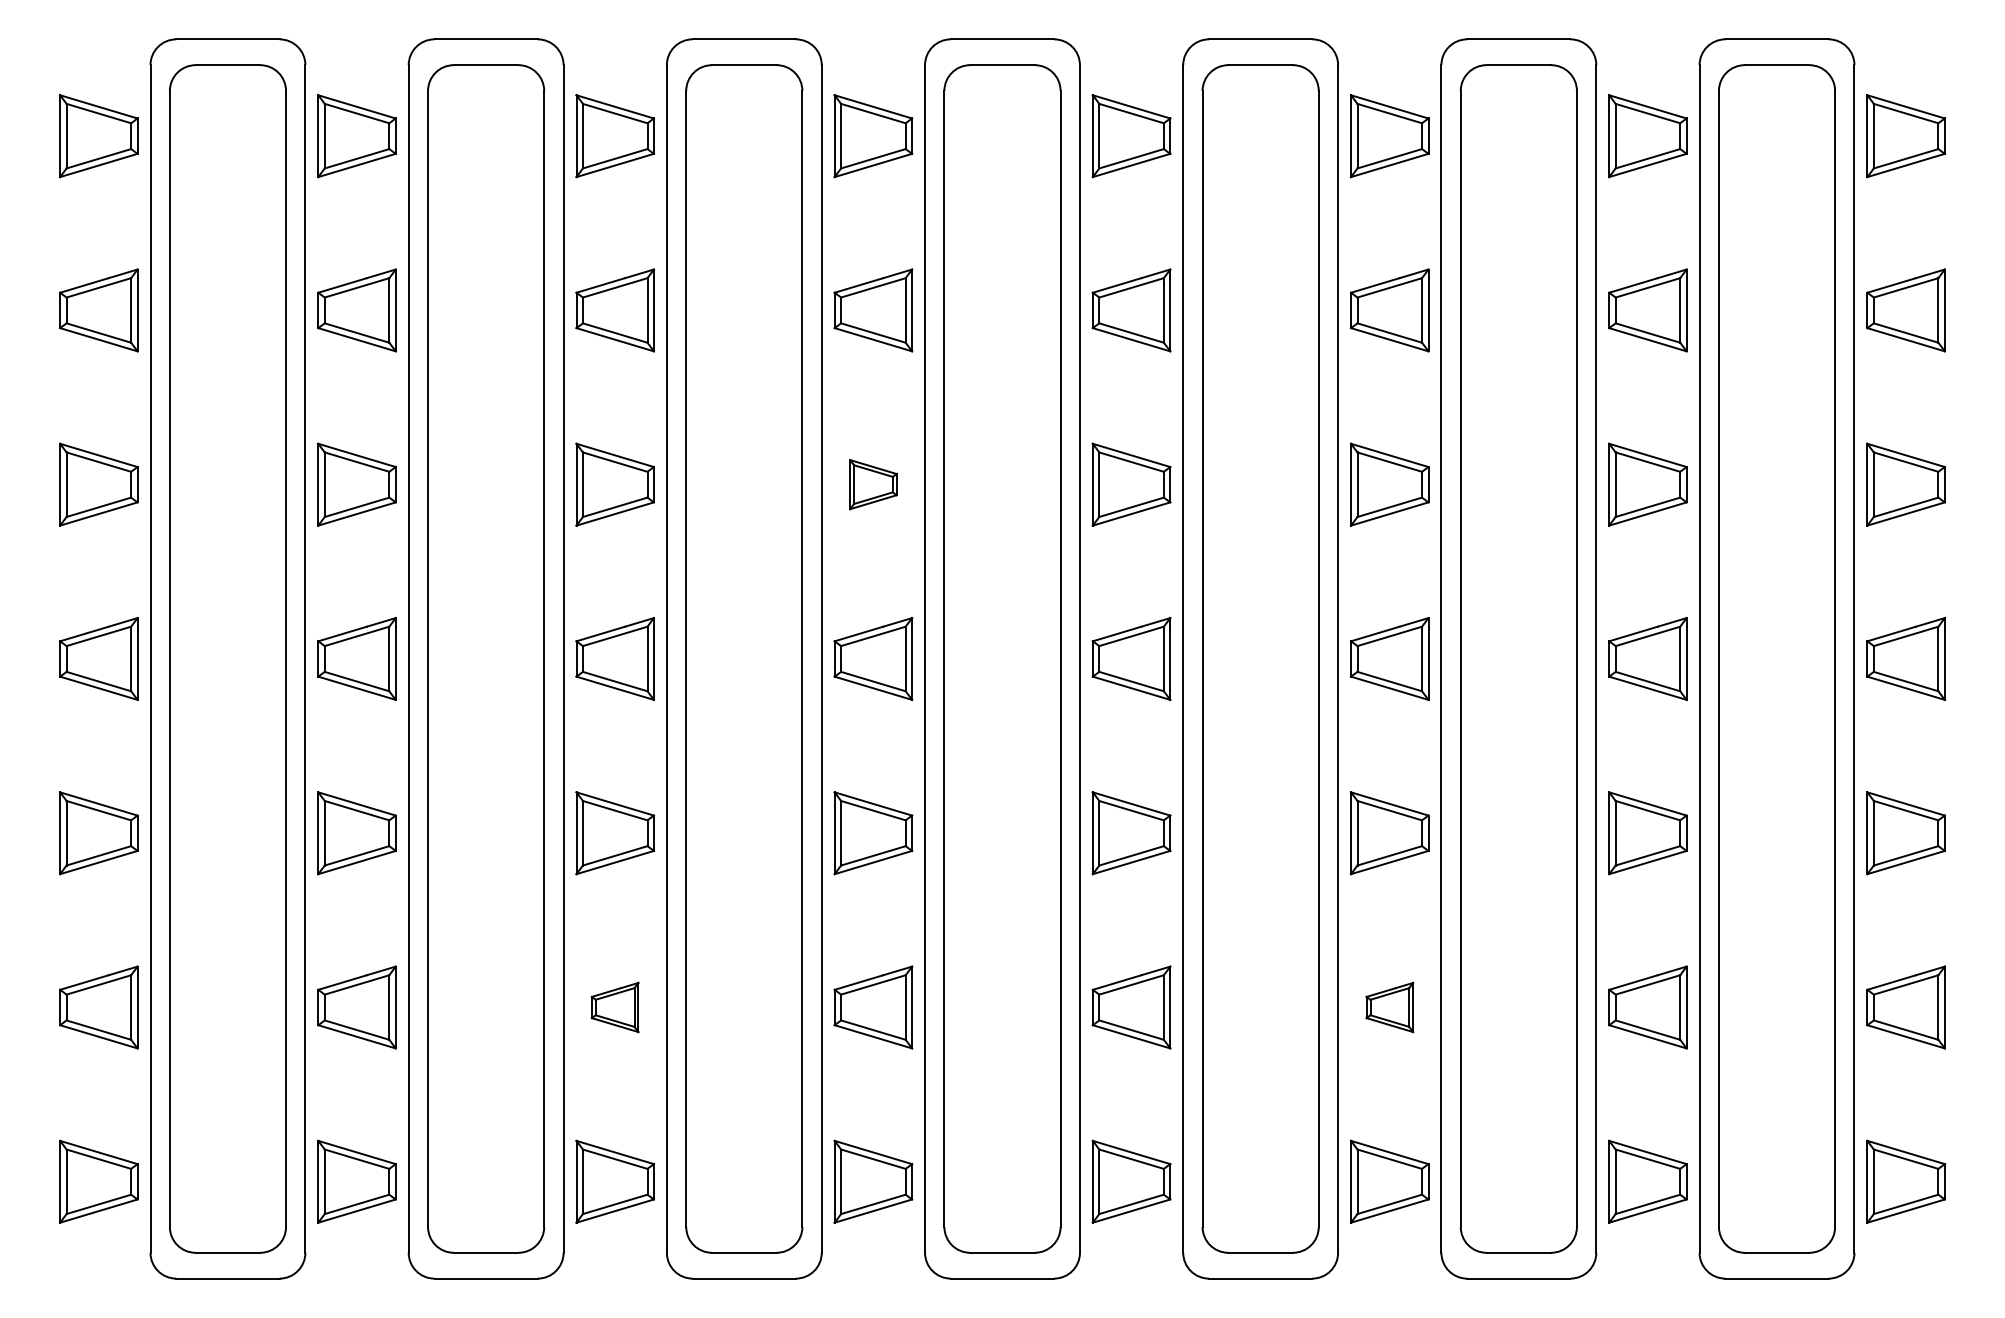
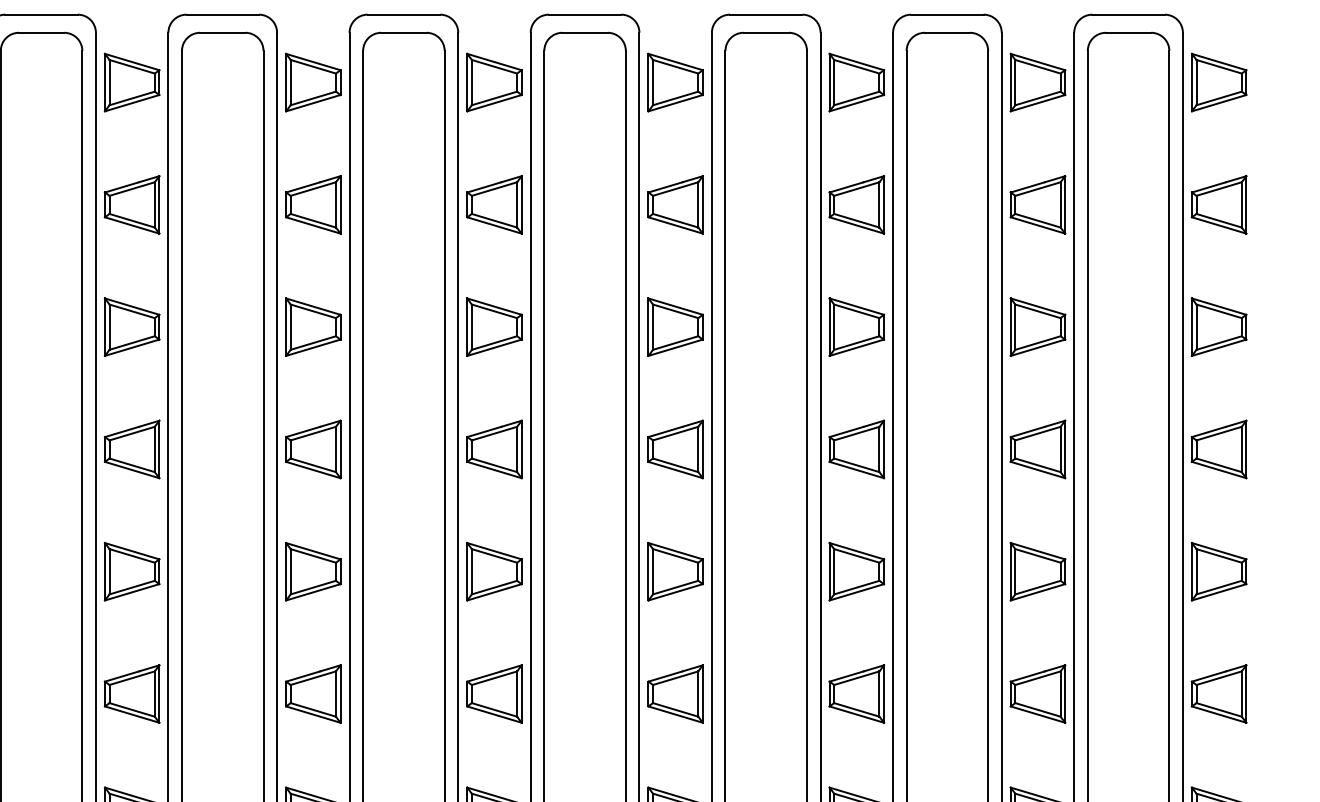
part: (873, 484) -> (494, 327), size x1.67
part: (614, 1007) -> (312, 694), size x1.67
part: (1389, 1007) -> (856, 694), size x1.67

